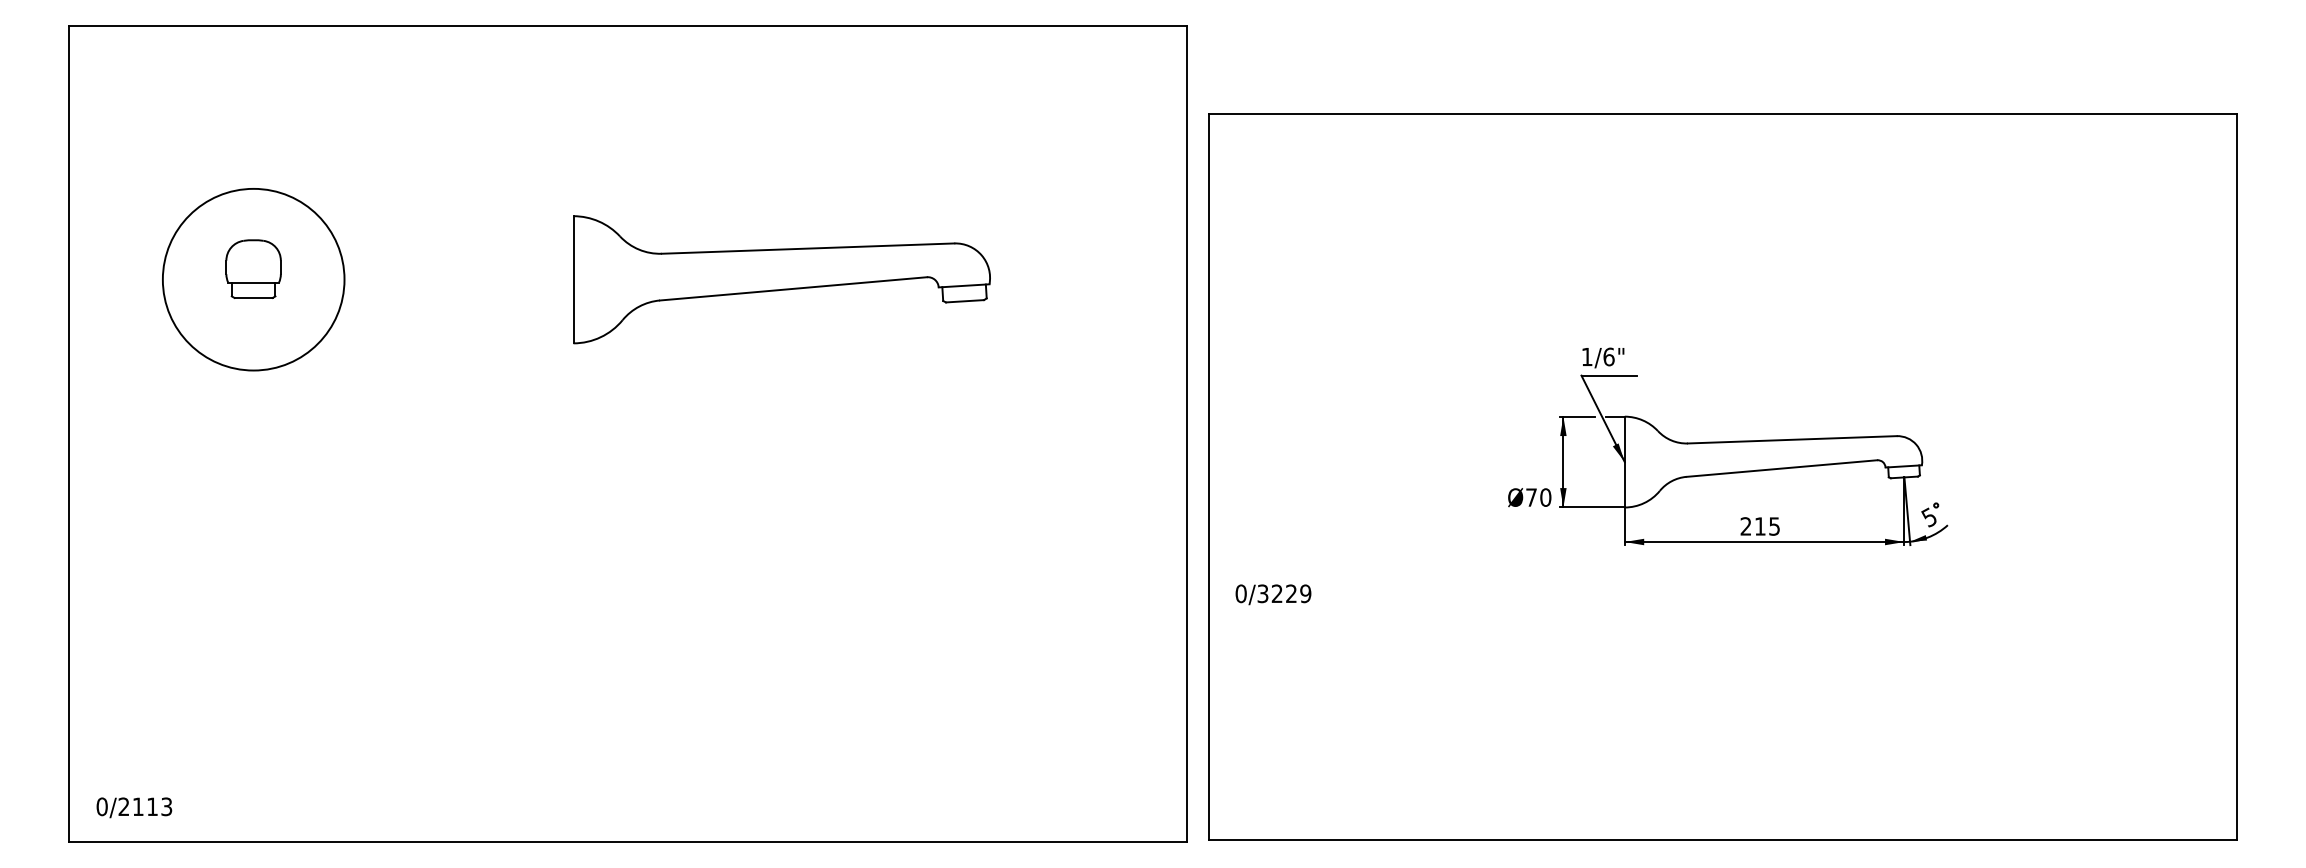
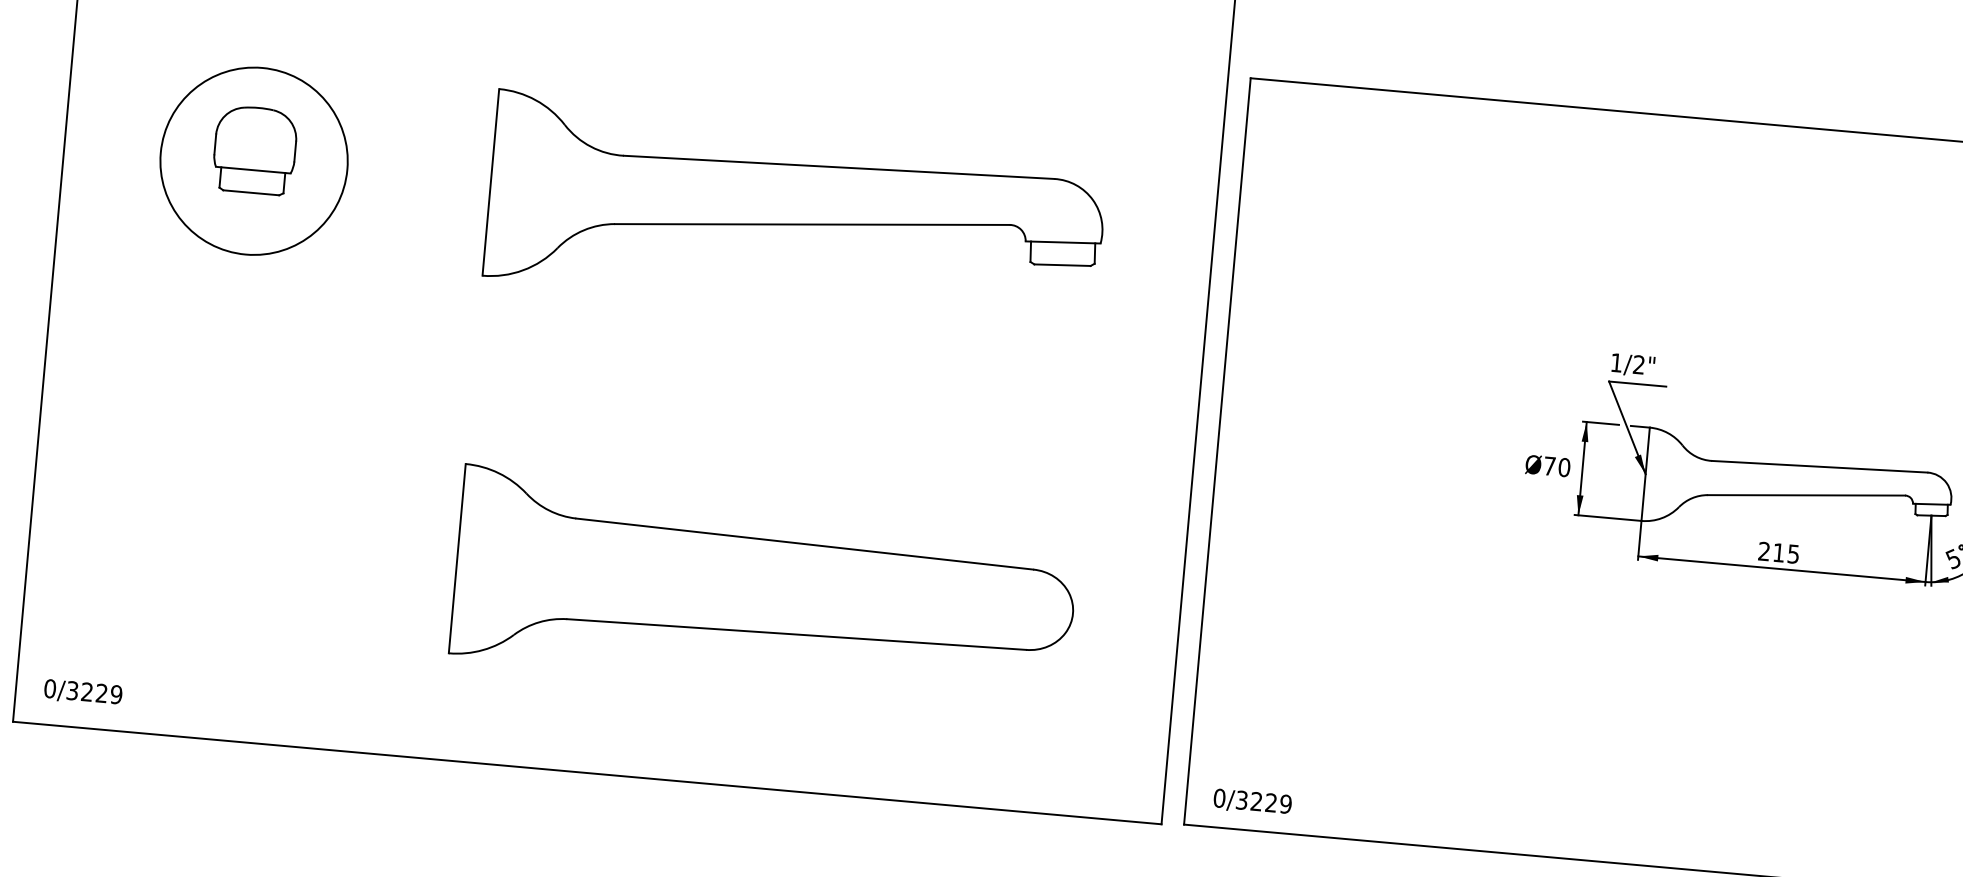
part: (253, 268) -> (254, 149), size x1.43
part: (781, 279) -> (796, 209), size x1.43
text: (1608, 356) -> (1638, 364), 1/6" -> 1/2"
text: (1529, 497) -> (1547, 465), moved
text: (1273, 594) -> (1252, 802), moved
part: (783, 645) -> (764, 585), added
text: (145, 806) -> (94, 692), 0/2113 -> 0/3229

